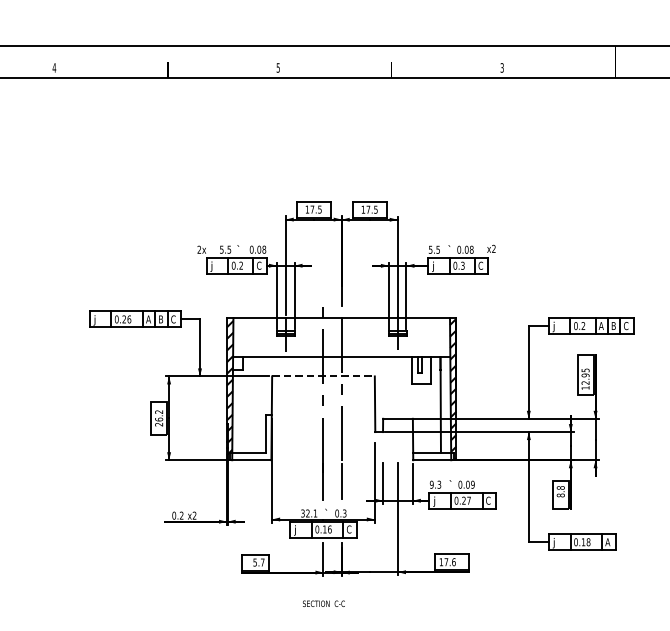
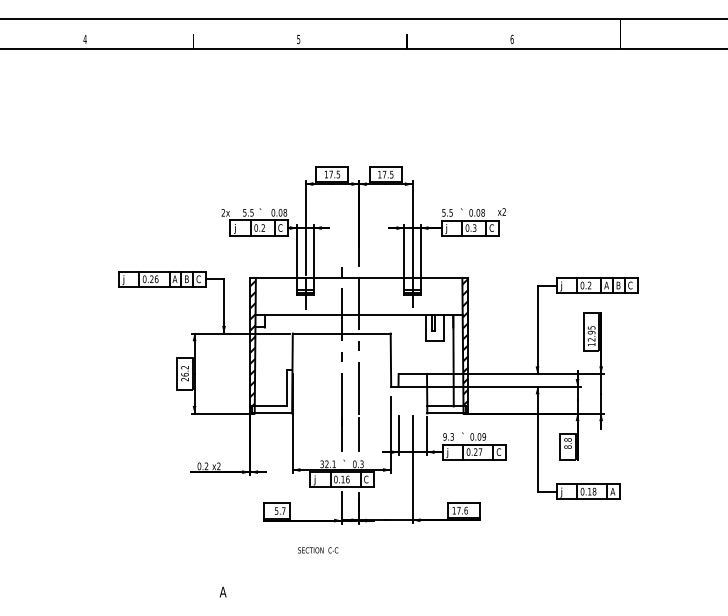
text: (501, 67) -> (511, 39), 3 -> 6
line: (323, 376) -> (341, 333), dashed -> solid
text: (324, 603) -> (318, 550), moved

